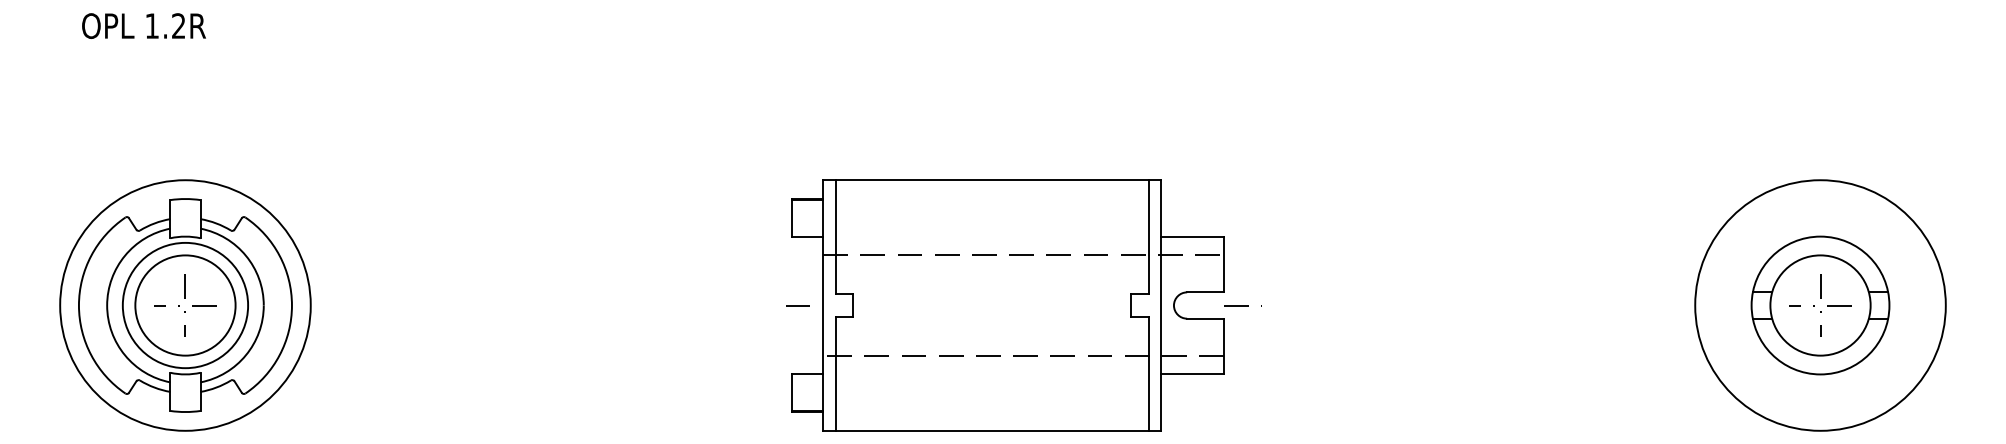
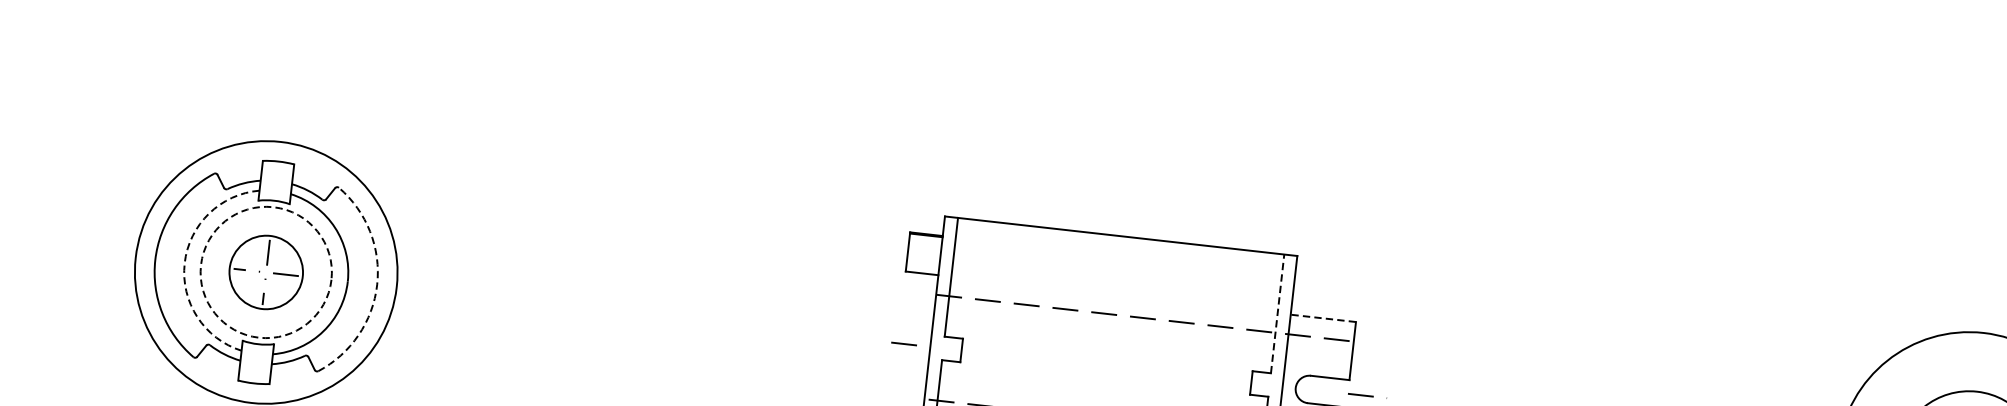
line: (1148, 236) -> (1277, 313), solid -> dashed
line: (1192, 236) -> (1323, 318), solid -> dashed
arc: (107, 305) -> (185, 263), solid -> dashed
circle: (185, 305) -> (266, 272), size x0.7
circle: (185, 305) -> (266, 272), solid -> dashed
arc: (291, 305) -> (376, 284), solid -> dashed

